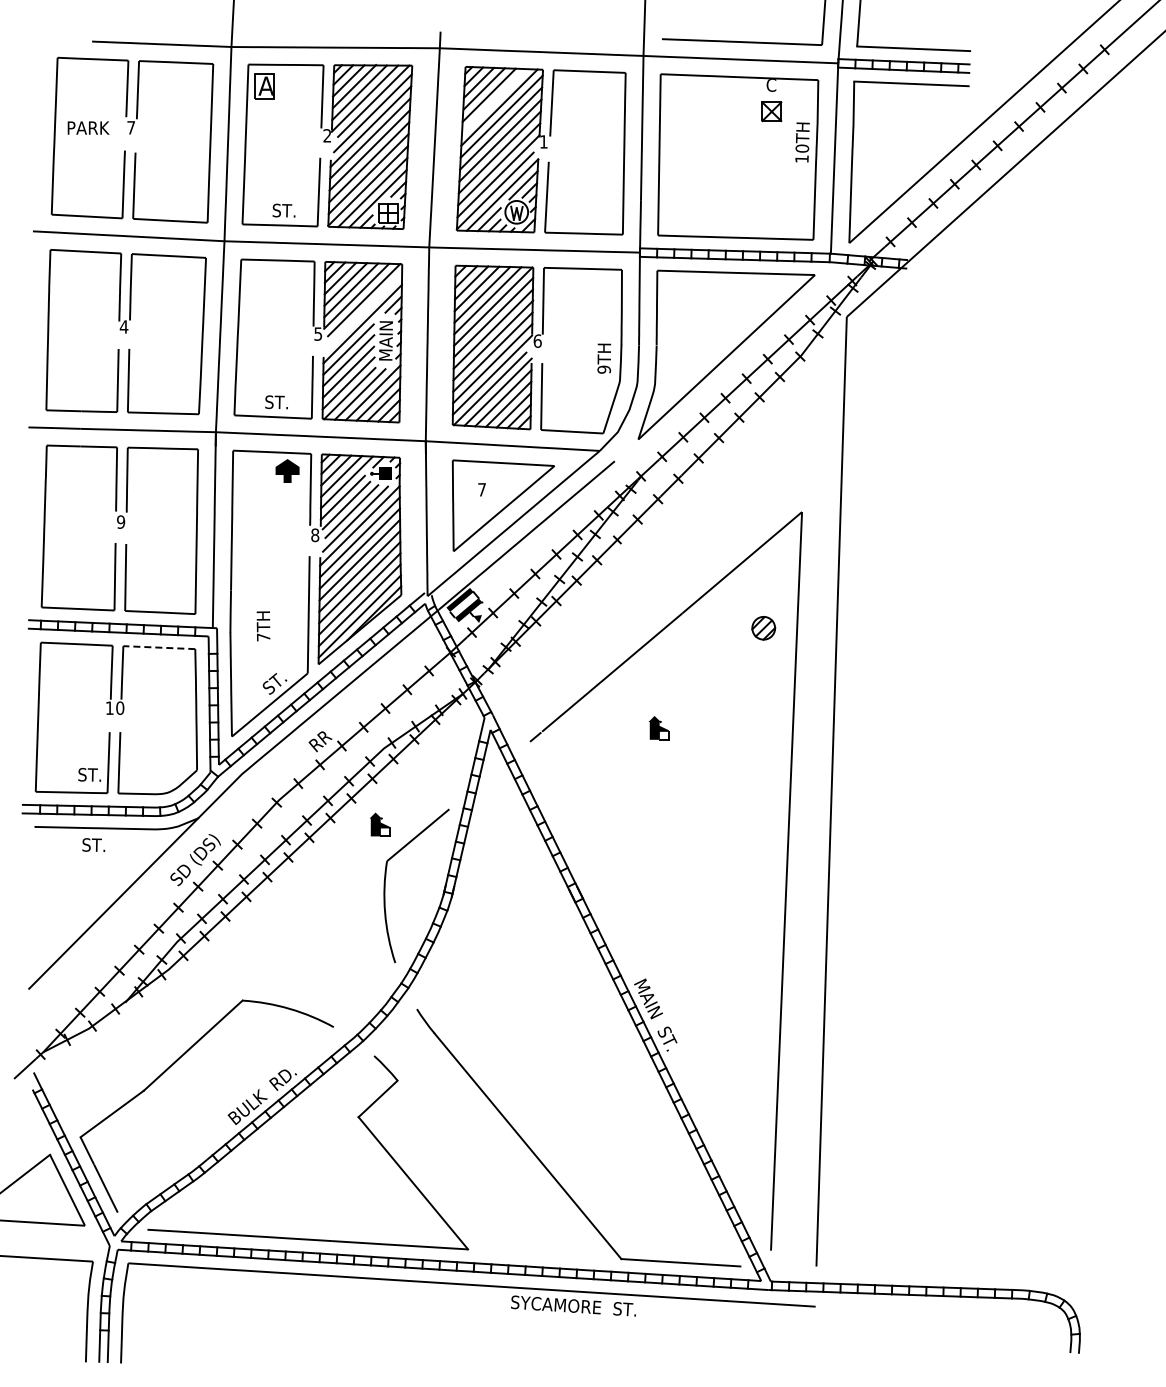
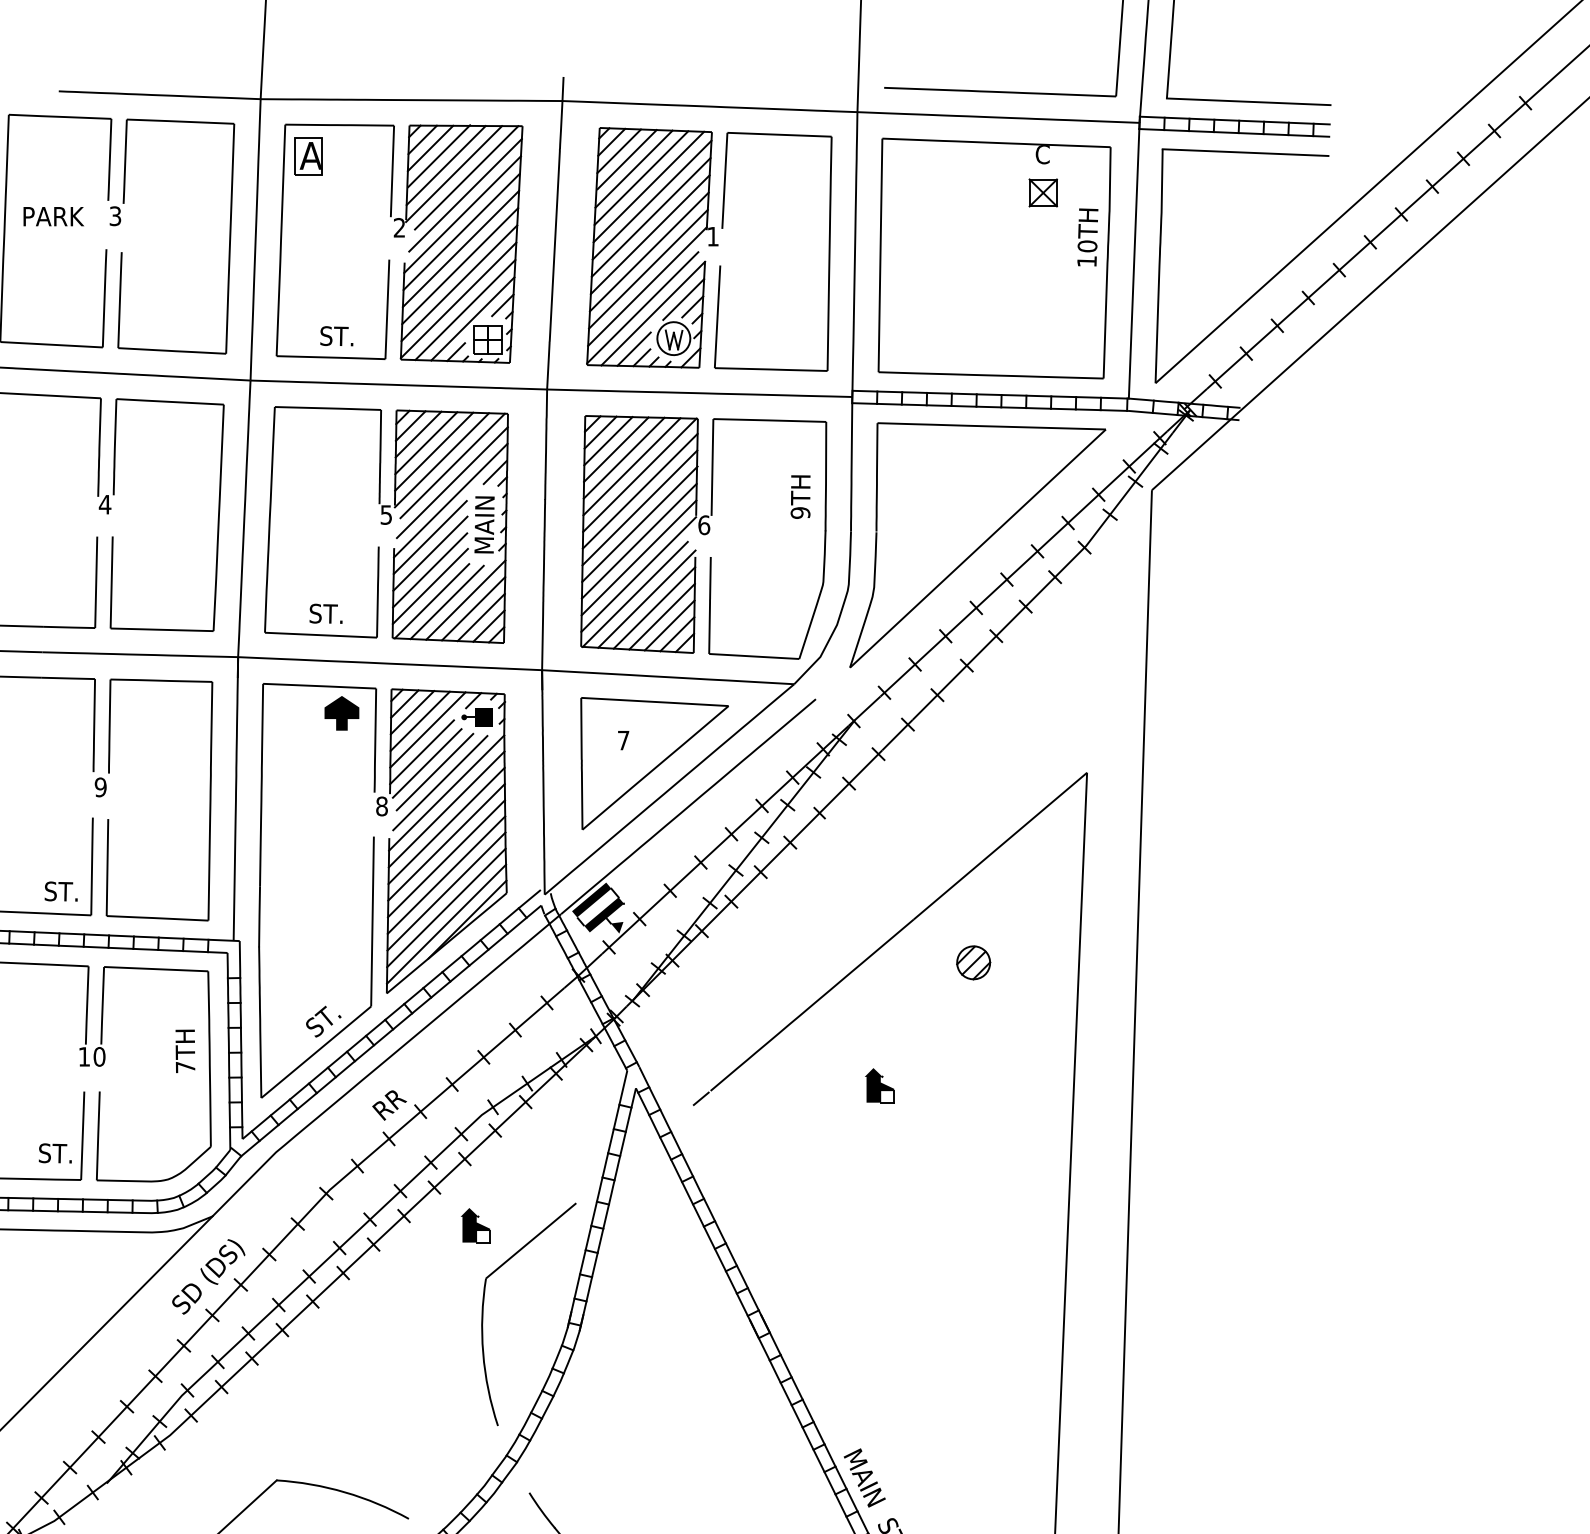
line: (494, 101) -> (641, 178), added
text: (131, 127) -> (115, 215), 7 -> 3
line: (363, 311) -> (451, 482), added
text: (604, 358) -> (800, 496), moved
text: (263, 626) -> (185, 1051), moved
part: (763, 628) -> (973, 963), moved
line: (159, 647) -> (156, 968), dashed -> solid
text: (93, 844) -> (60, 890), moved

